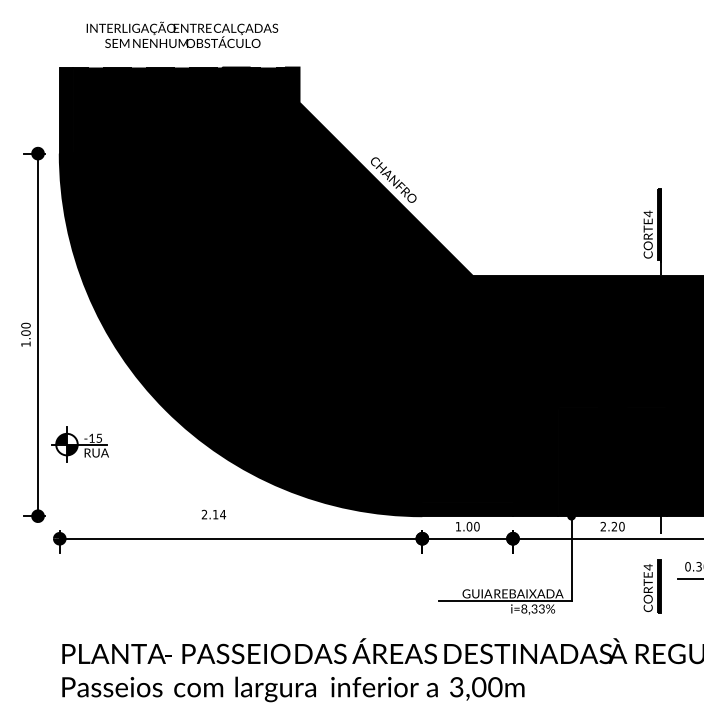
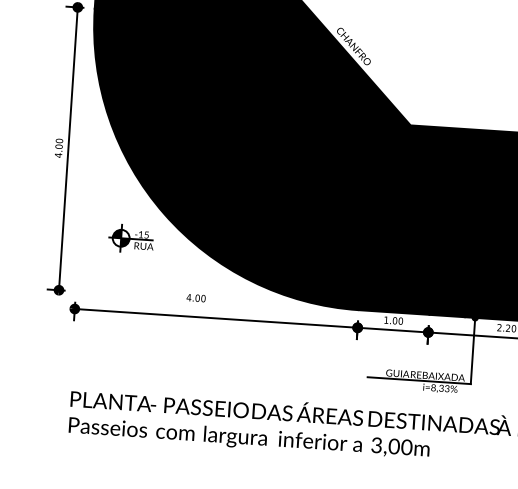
text: (25, 344) -> (58, 155), 1.00 -> 4.00
part: (79, 444) -> (130, 238), moved
text: (213, 514) -> (195, 298), 2.14 -> 4.00

